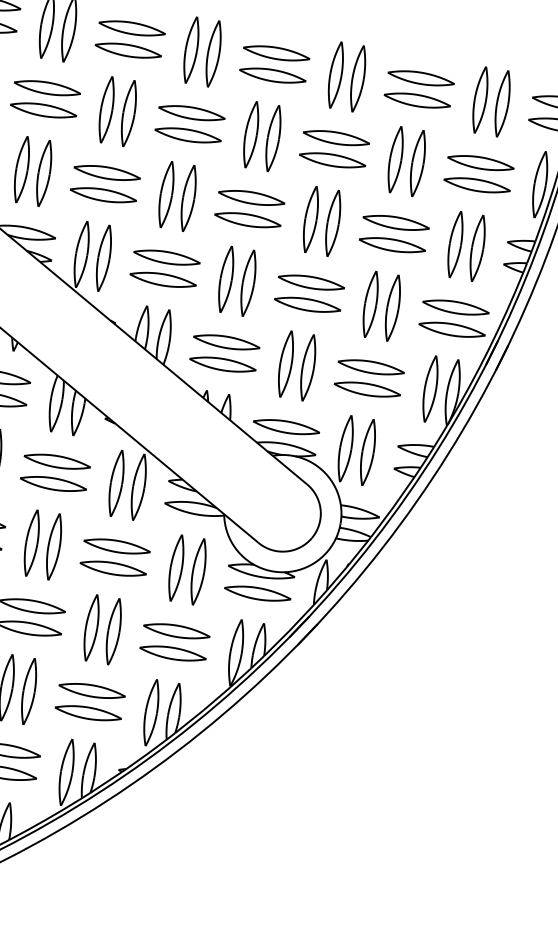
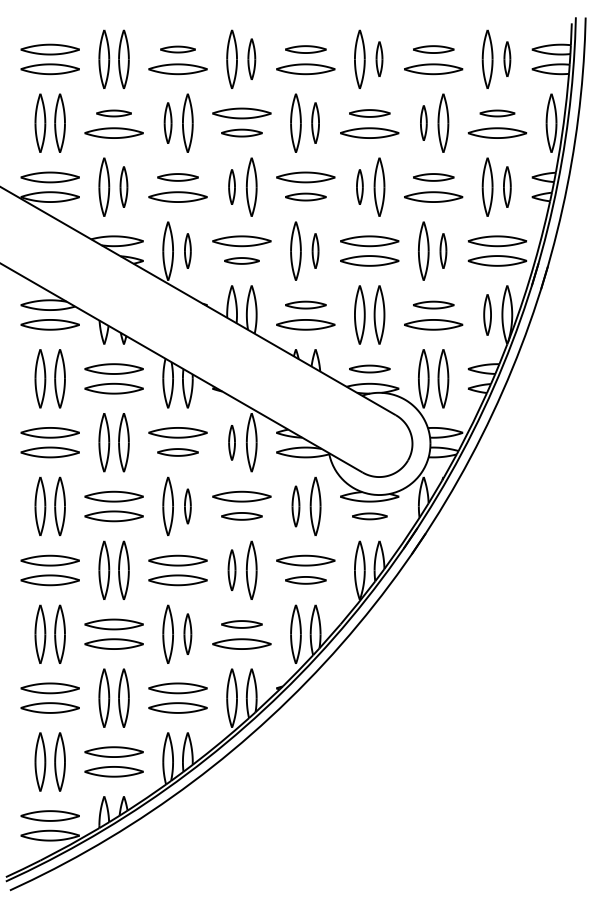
part: (131, 28) -> (177, 49), size x0.6
part: (213, 52) -> (251, 58), size x0.7
part: (276, 53) -> (305, 49), size x0.7
part: (358, 77) -> (379, 58), size x0.6
part: (421, 78) -> (433, 49), size x0.7
part: (46, 88) -> (113, 113), size x0.6
part: (503, 102) -> (507, 58), size x0.6
part: (106, 108) -> (167, 122), size x0.7
part: (187, 134) -> (241, 132), size x0.7
part: (273, 137) -> (315, 122), size x0.7
part: (336, 138) -> (369, 113), size x0.7
part: (395, 158) -> (423, 122), size x0.6
part: (480, 163) -> (497, 113), size x0.6
part: (43, 172) -> (123, 186), size x0.7
part: (106, 172) -> (177, 177), size x0.7
part: (165, 193) -> (231, 186), size x0.6
part: (310, 218) -> (359, 186), size x0.6
part: (247, 219) -> (305, 196), size x0.7
part: (396, 222) -> (433, 177), size x0.7
part: (478, 247) -> (507, 186), size x0.7
part: (103, 257) -> (187, 250), size x0.6
part: (162, 279) -> (241, 260), size x0.6
part: (248, 282) -> (315, 250), size x0.6
part: (393, 307) -> (443, 250), size x0.6
part: (226, 341) -> (305, 304), size x0.7
part: (371, 366) -> (433, 304), size x0.7
part: (430, 388) -> (487, 314), size x0.7
part: (286, 426) -> (369, 368), size x0.7
part: (52, 483) -> (177, 452), size x0.7
part: (115, 483) -> (231, 442), size x0.6
part: (53, 546) -> (187, 506), size x0.6
part: (112, 568) -> (241, 516), size x0.7
part: (175, 568) -> (295, 506), size x0.7
part: (257, 593) -> (369, 516), size x0.6
part: (91, 626) -> (231, 569), size x0.7
part: (172, 653) -> (305, 580), size x0.7
part: (28, 690) -> (187, 633), size x0.7
part: (91, 690) -> (241, 624), size x0.7

